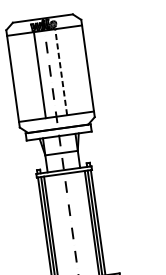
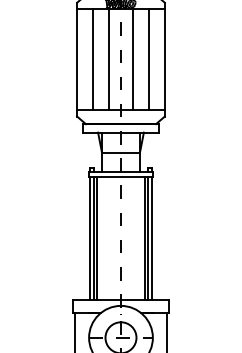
line: (74, 70) -> (149, 59), added
line: (61, 72) -> (133, 59), dashed -> solid
line: (26, 76) -> (92, 59), added

